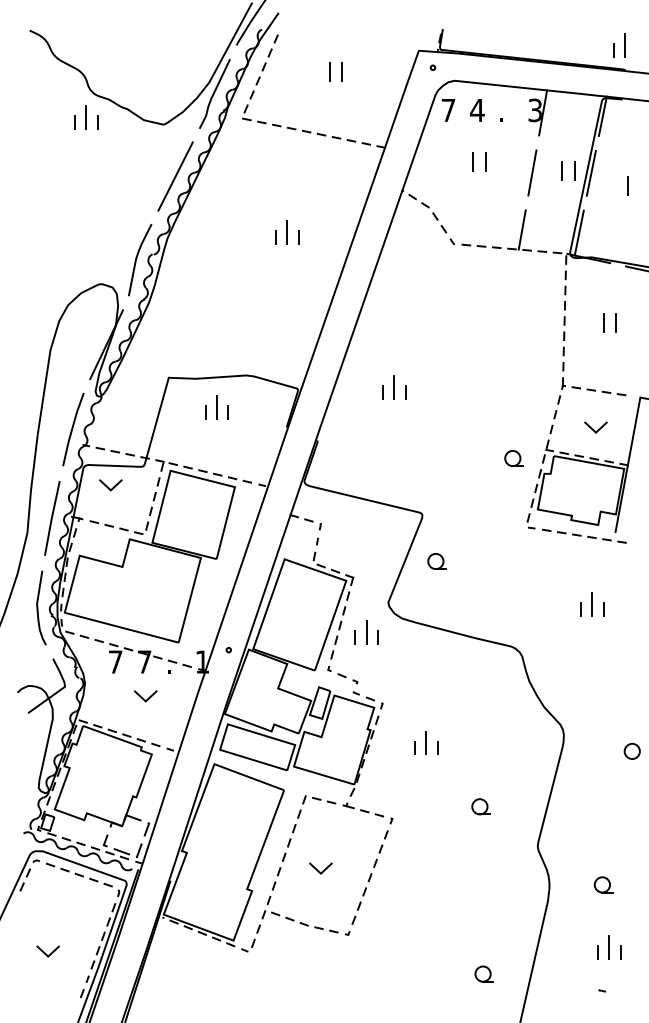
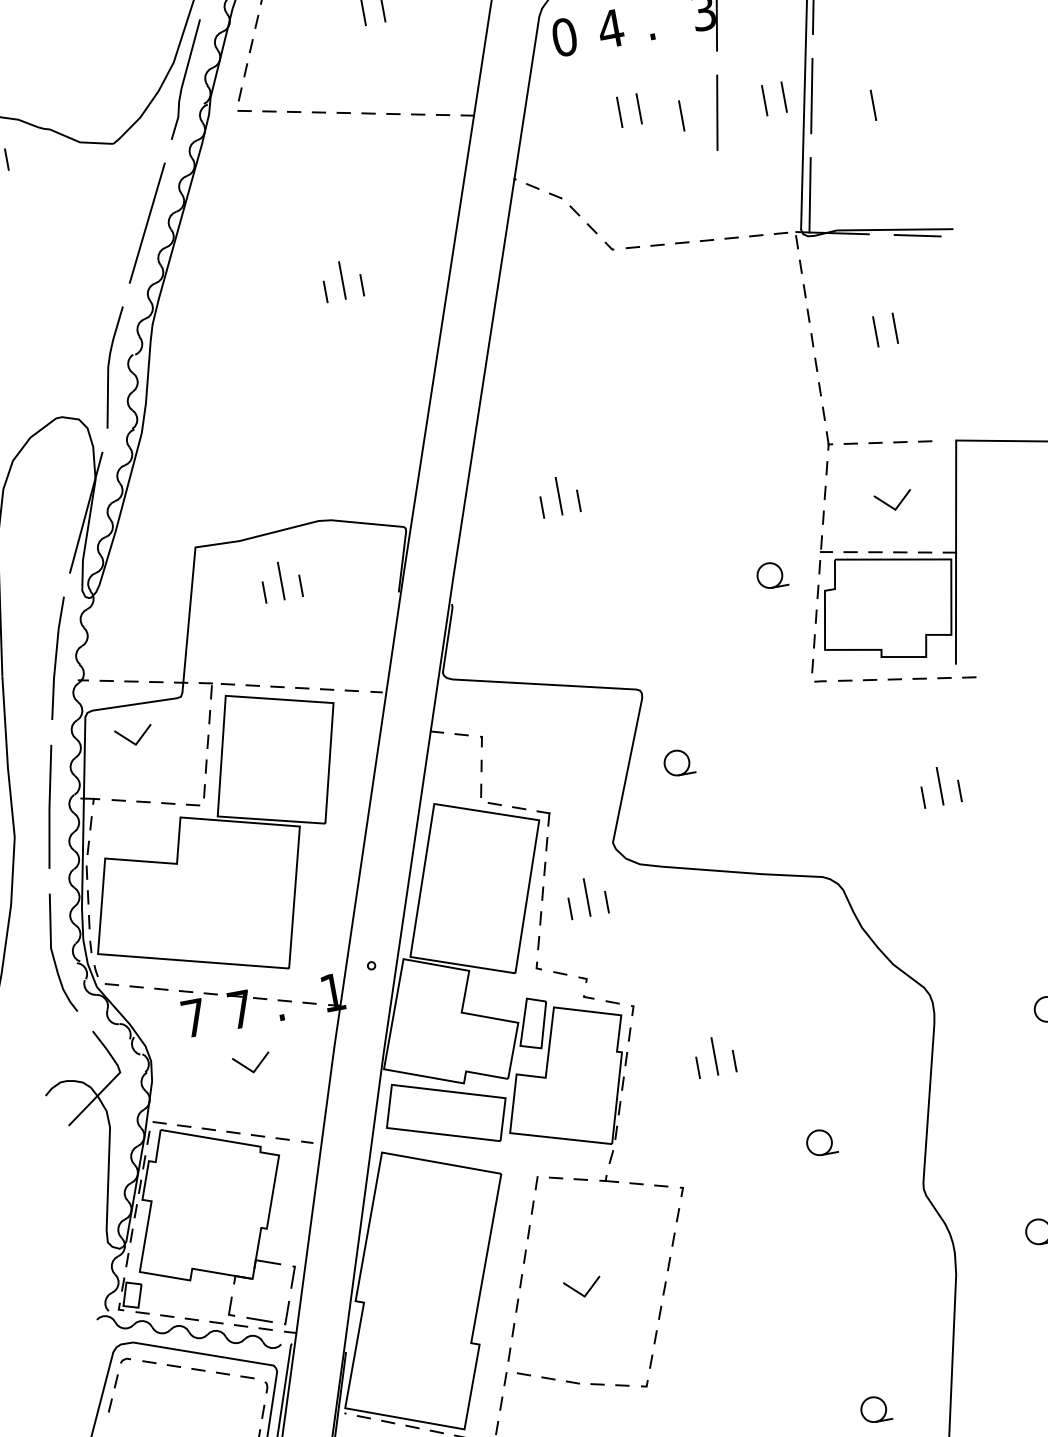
text: (448, 110) -> (564, 37), 7 -> 0
line: (510, 170) -> (681, 115), added
line: (521, 229) -> (716, 206), removed

